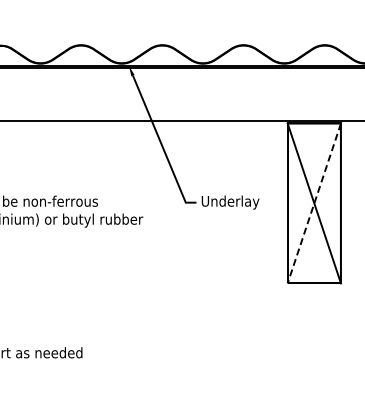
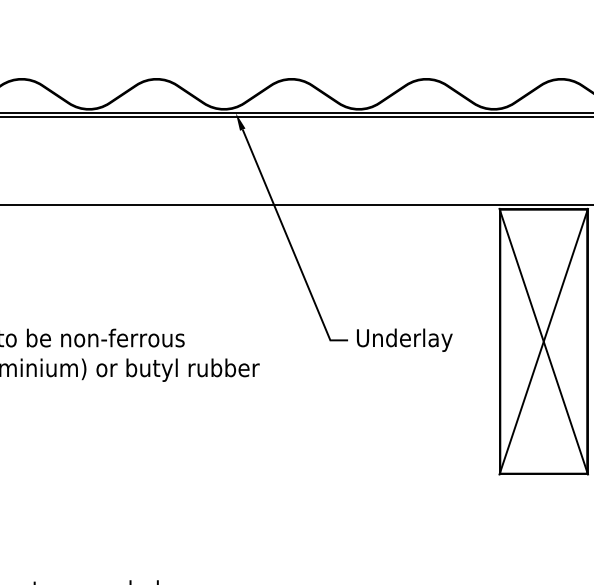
line: (314, 203) -> (544, 341), dashed -> solid

